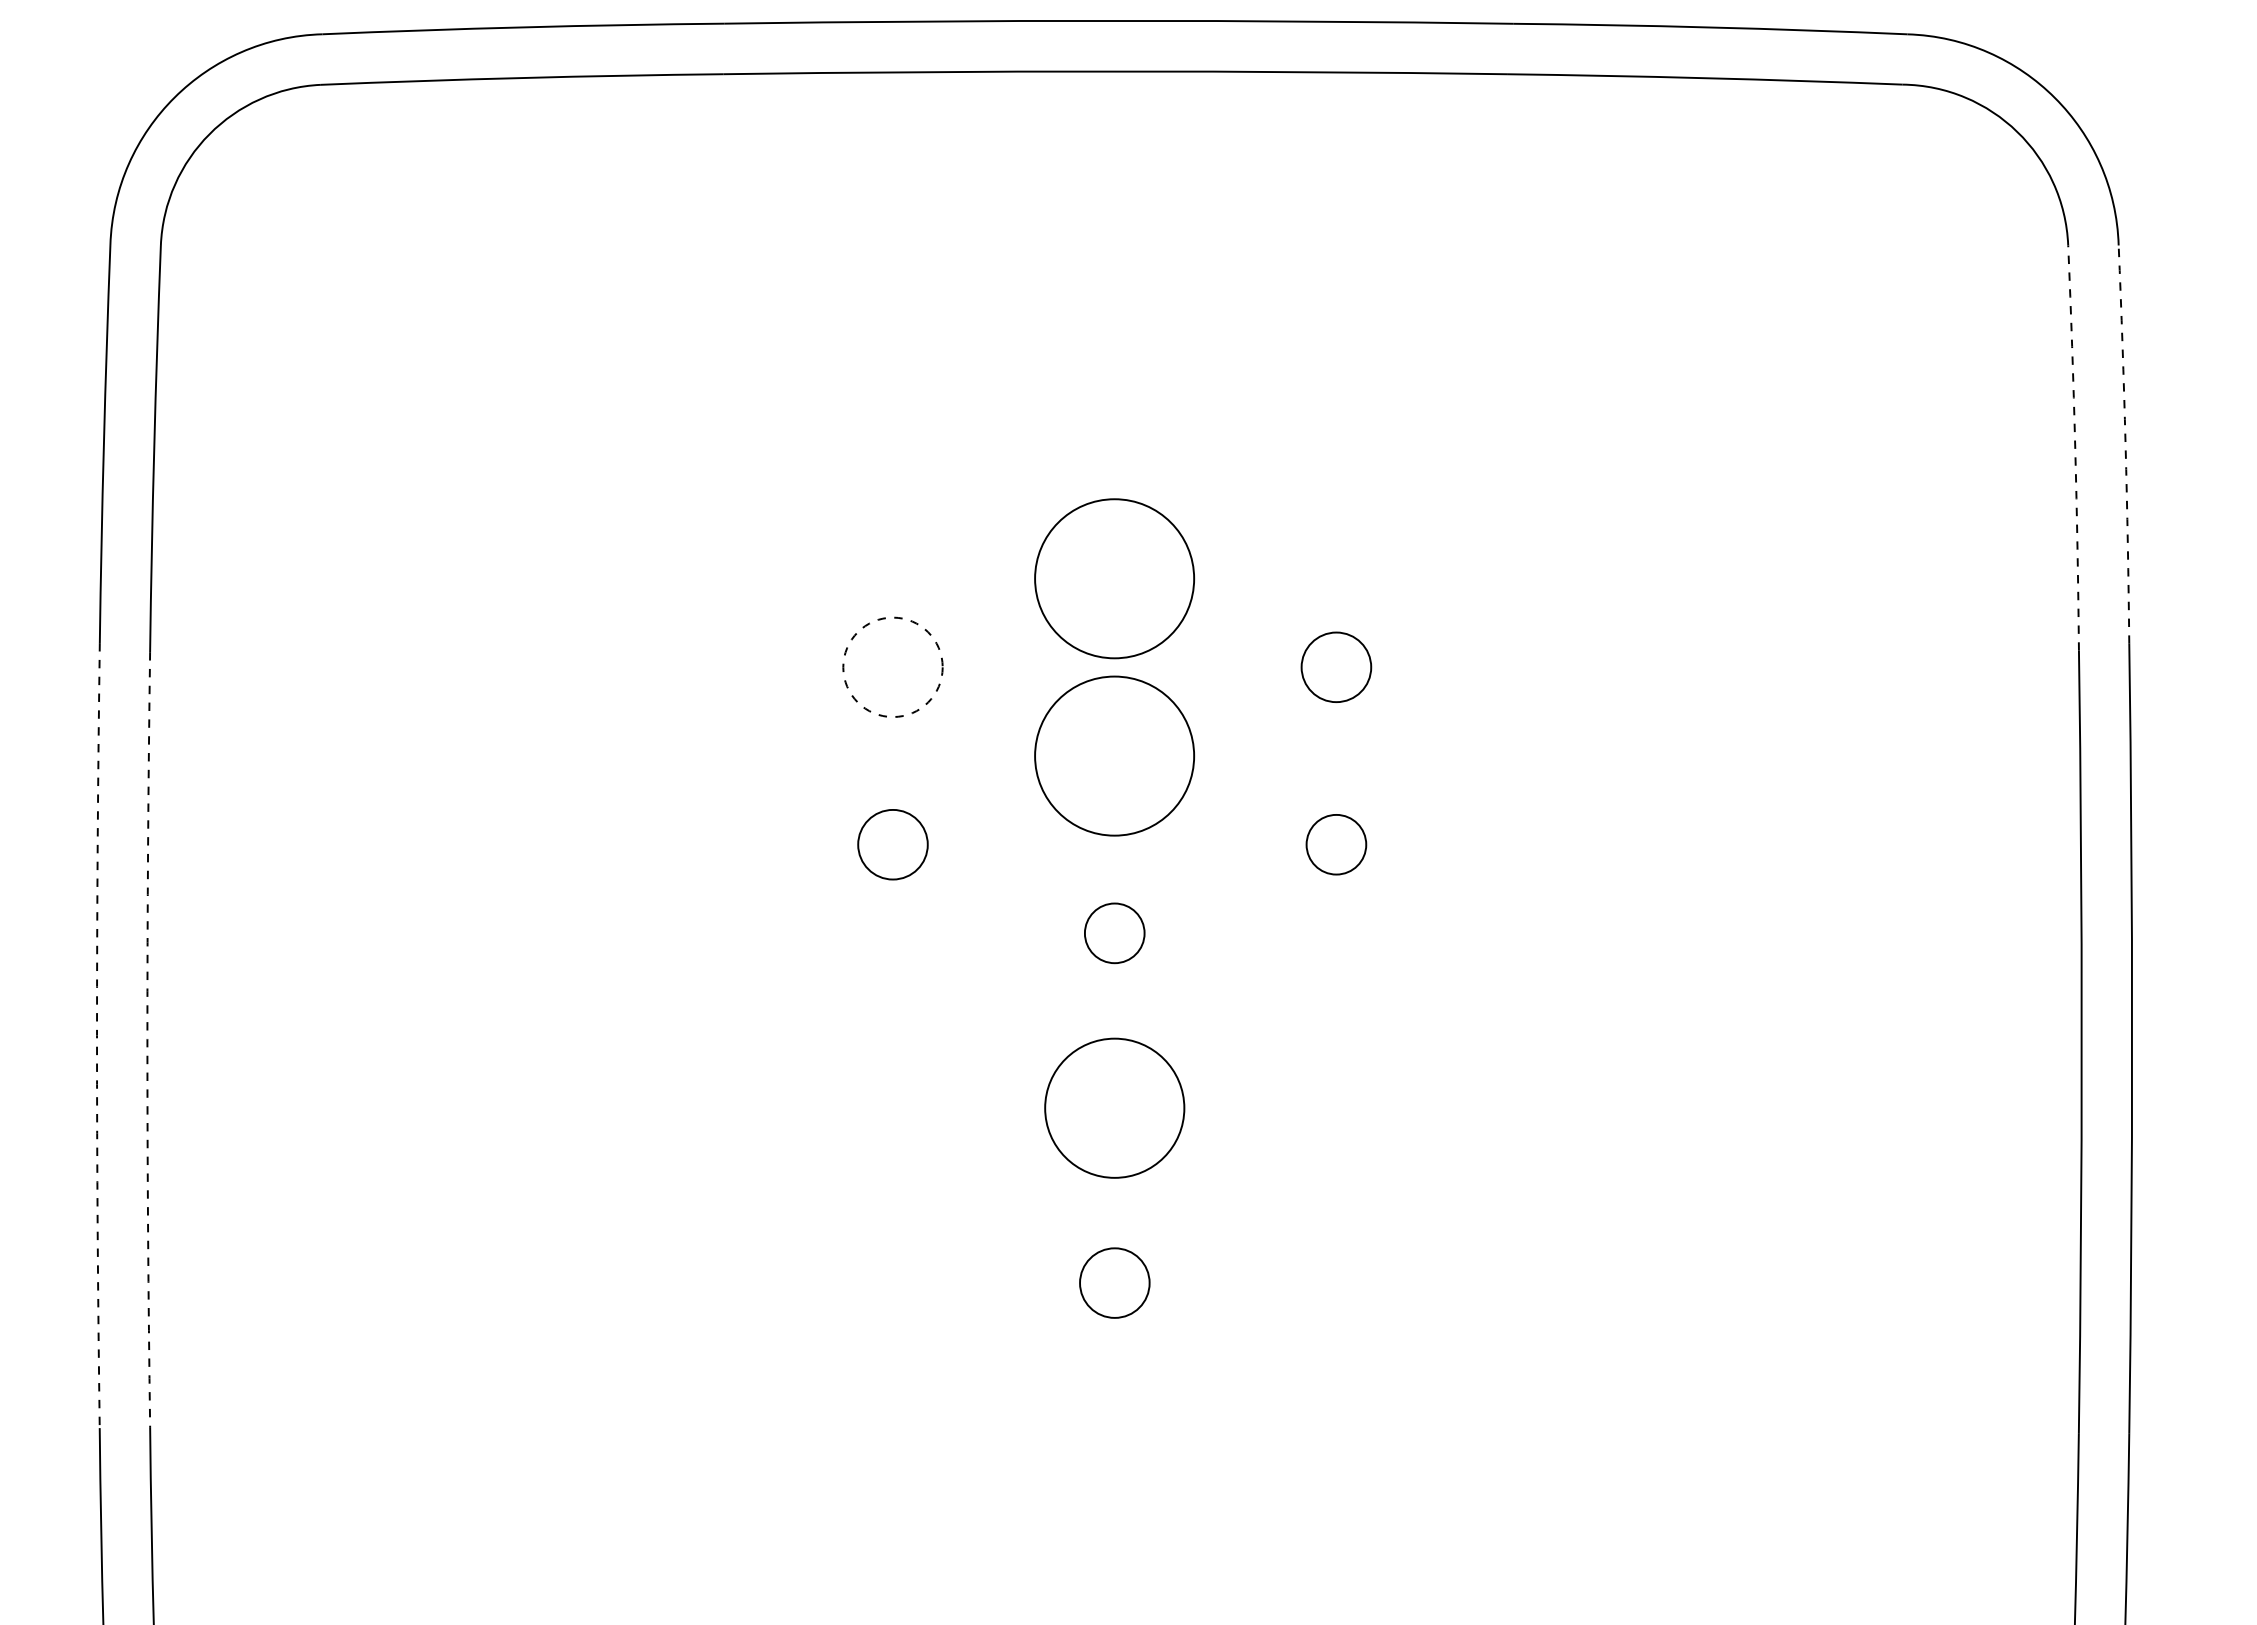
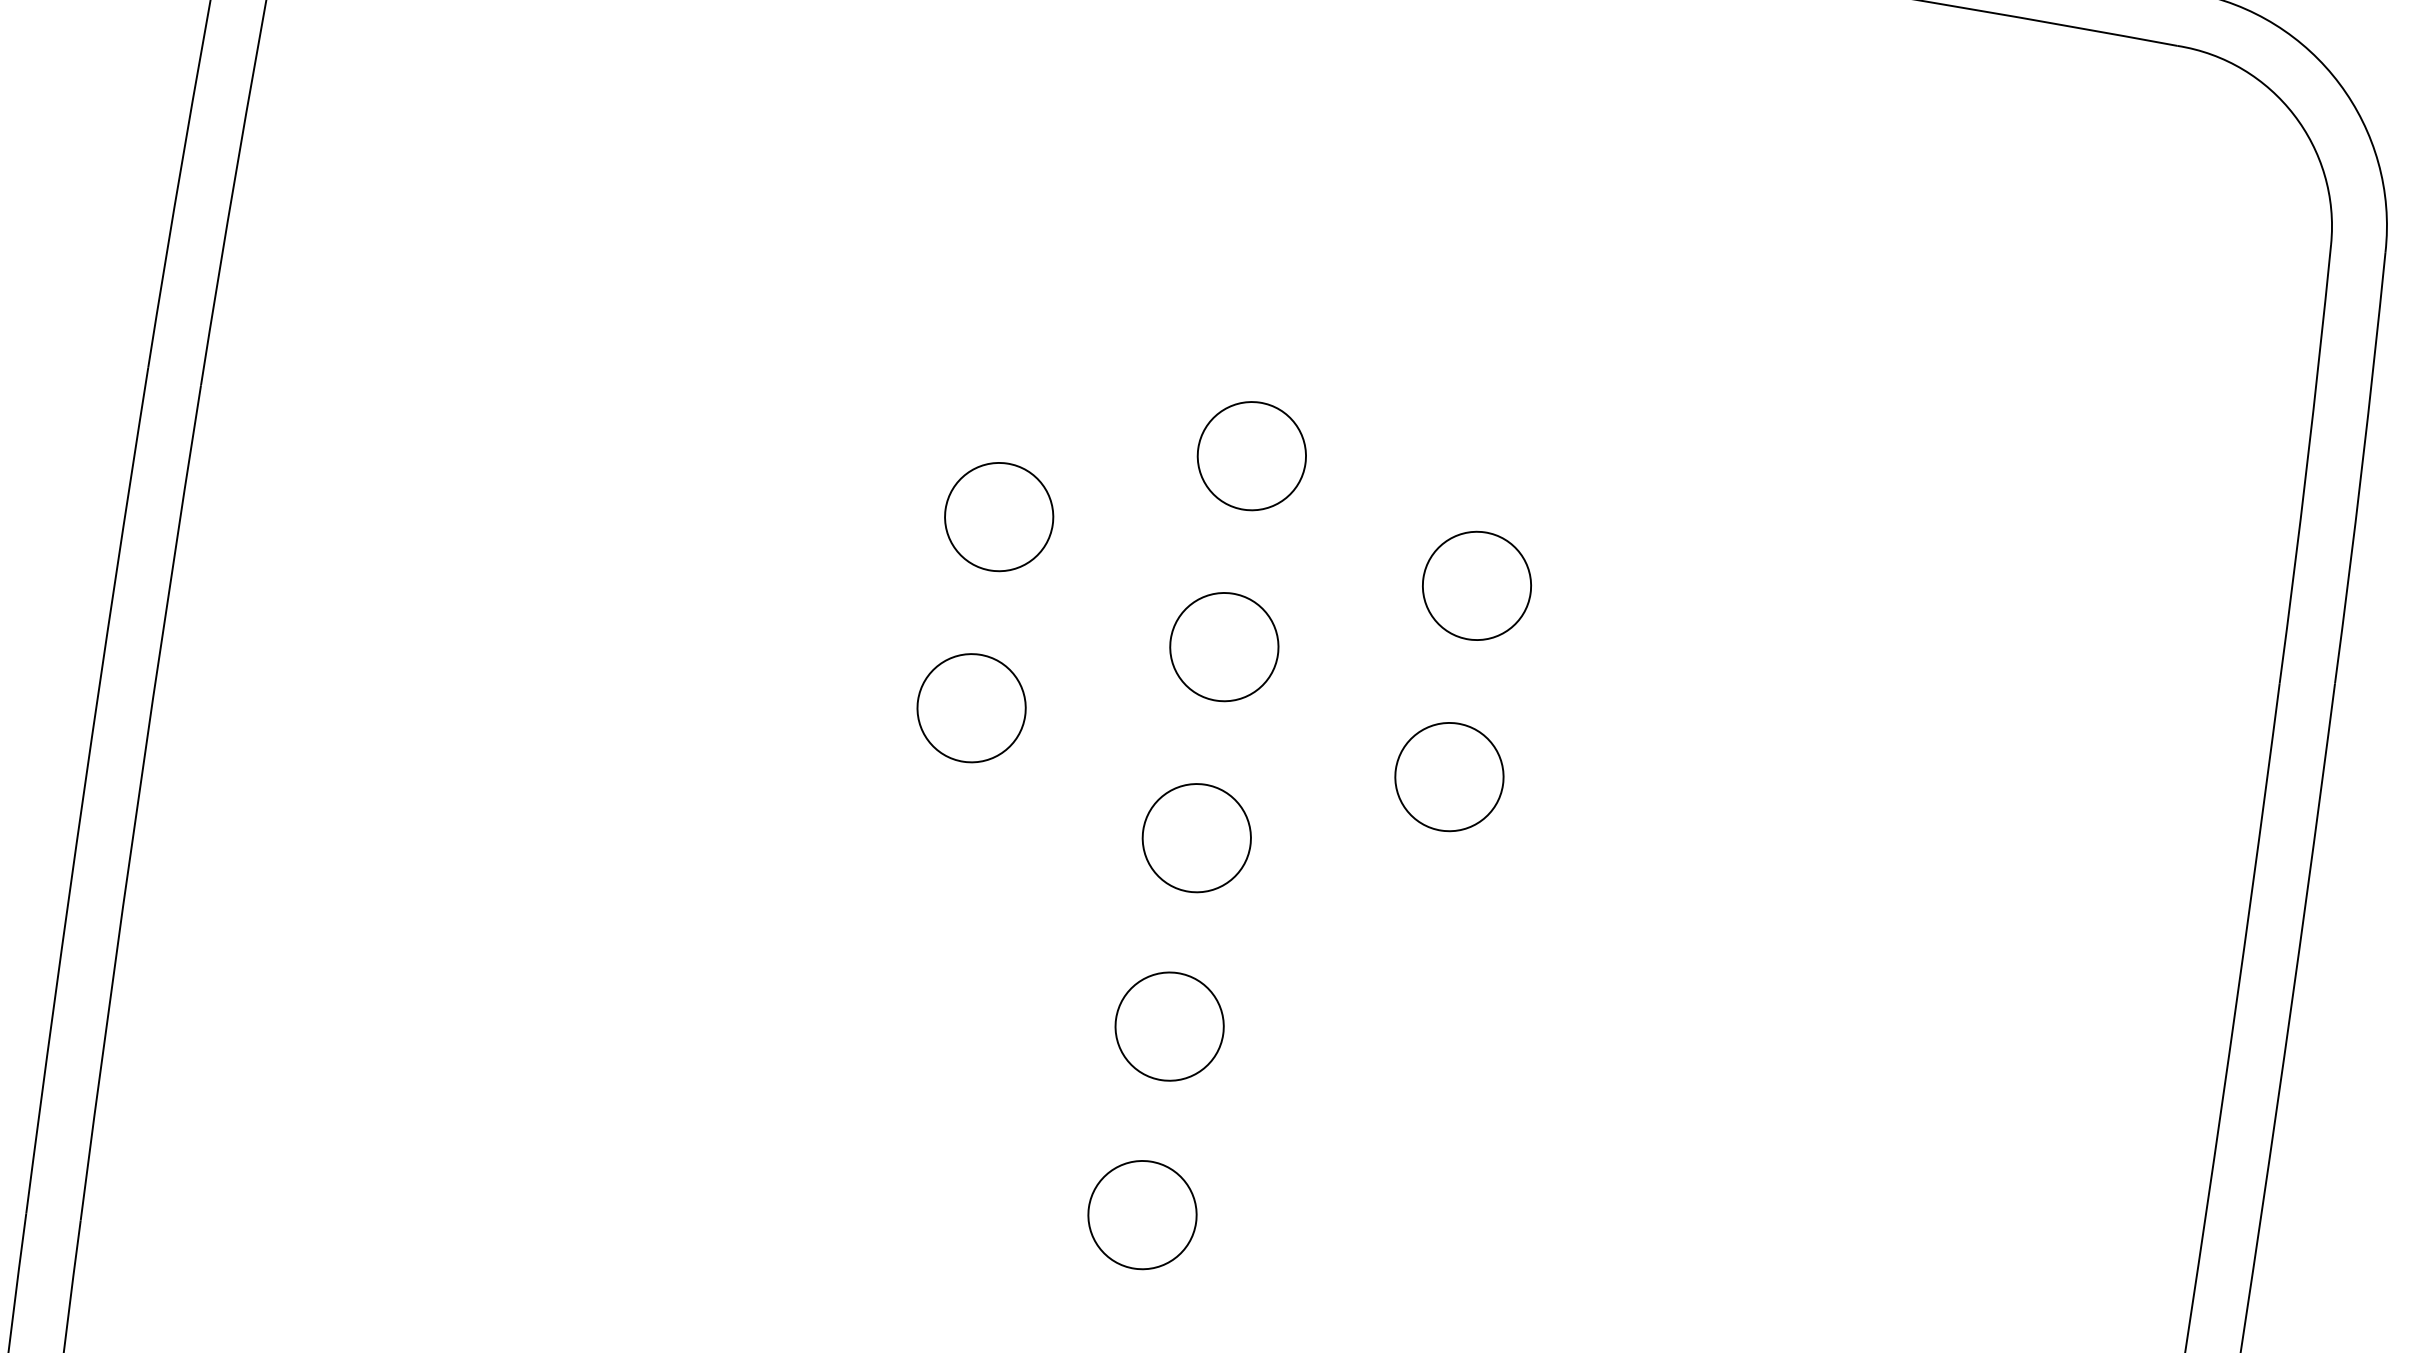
arc: (2125, 444) -> (2361, 468), dashed -> solid
arc: (2075, 448) -> (2307, 464), dashed -> solid
circle: (1114, 578) -> (1251, 455), size x0.62
circle: (892, 667) -> (998, 517), dashed -> solid
circle: (1336, 667) -> (1477, 586), size x1.43
circle: (1114, 755) -> (1224, 646), size x0.62
circle: (892, 844) -> (971, 707), size x1.43
circle: (1336, 844) -> (1449, 776), size x1.67
circle: (1114, 933) -> (1196, 838), size x1.67
arc: (97, 1035) -> (84, 790), dashed -> solid
arc: (147, 1039) -> (138, 802), dashed -> solid
circle: (1114, 1107) -> (1169, 1025), size x0.71
circle: (1114, 1282) -> (1142, 1214), size x1.43

